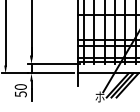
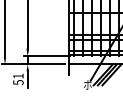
text: (20, 86) -> (18, 75), 50 -> 51

